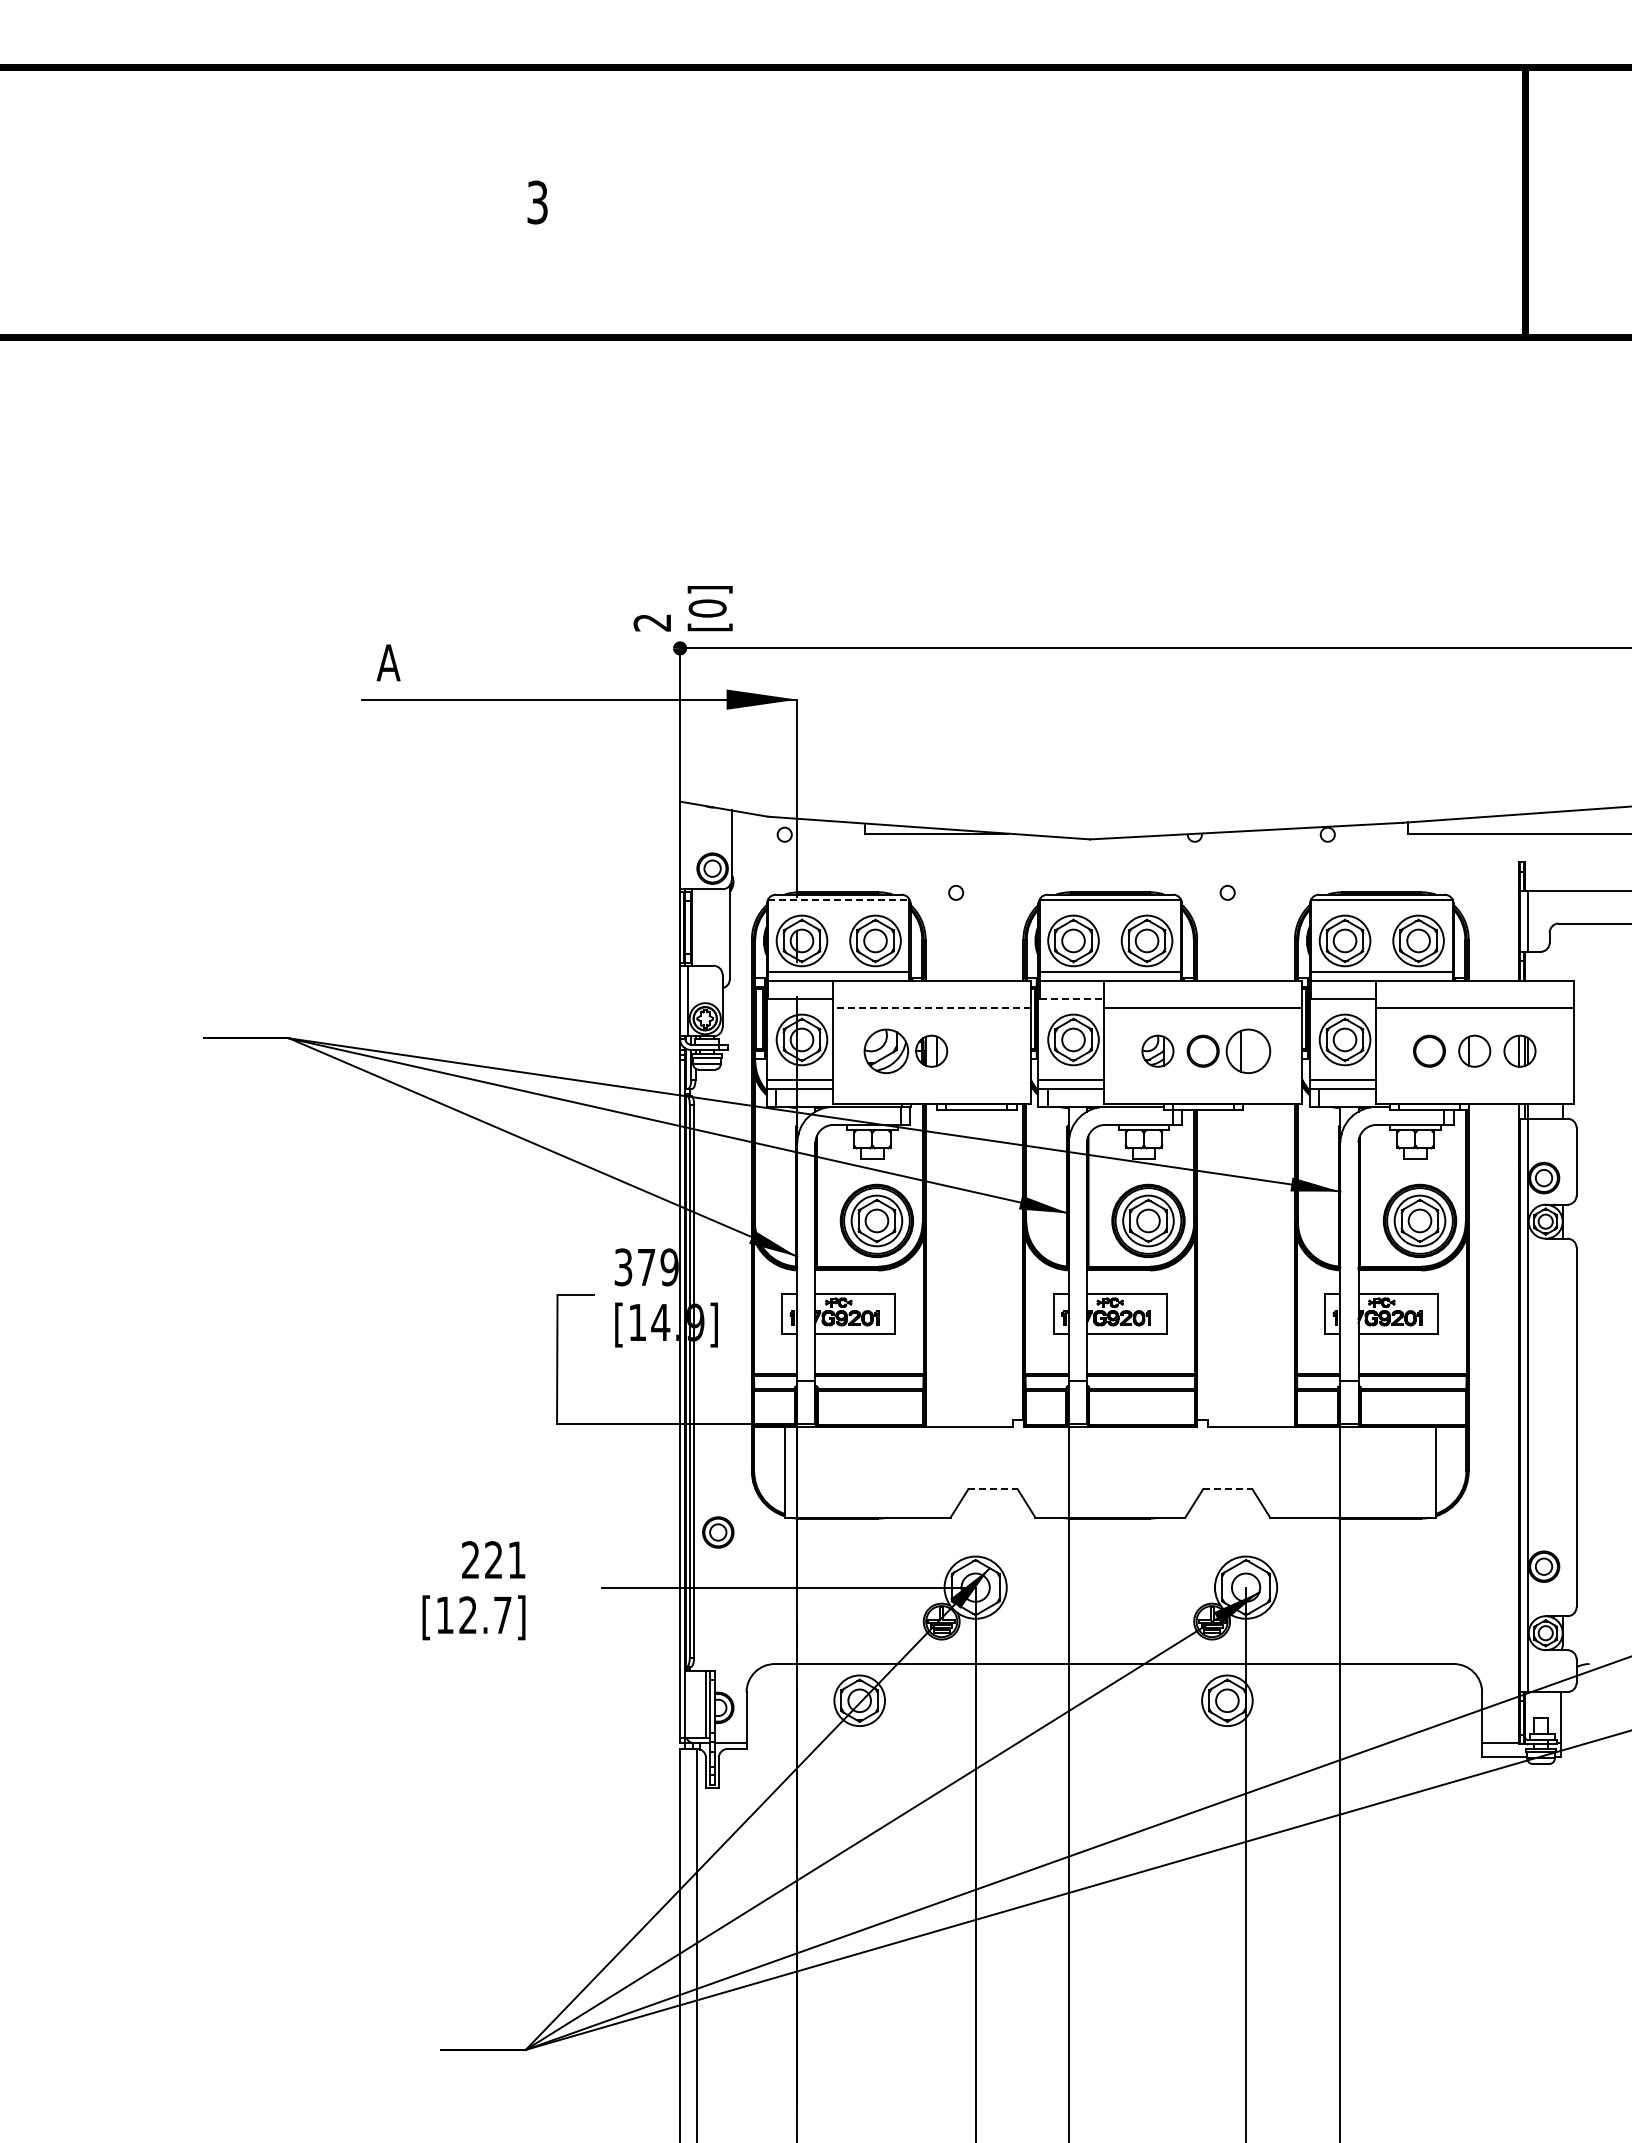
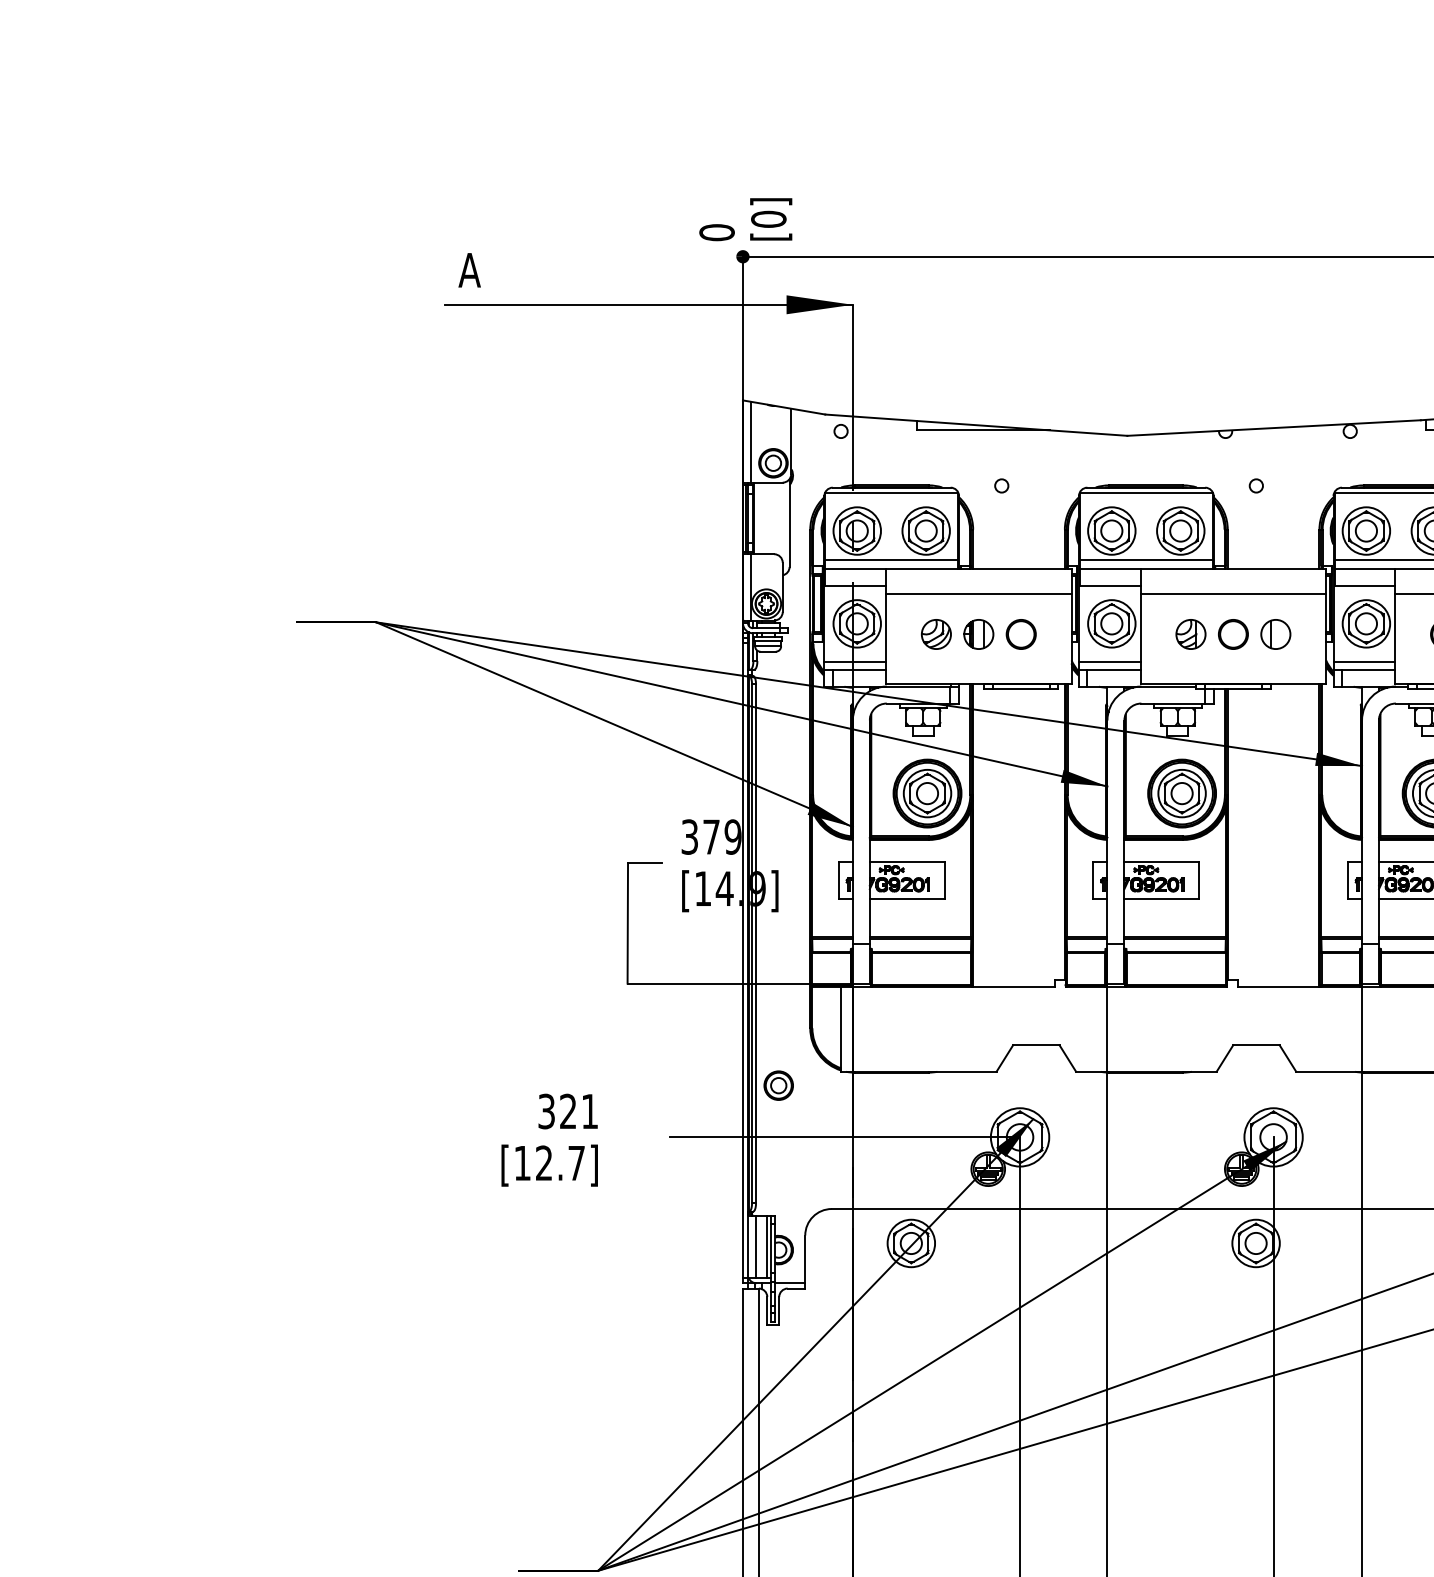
text: (652, 622) -> (717, 232), 2 -> 0
line: (688, 846) -> (750, 442), added
line: (838, 900) -> (891, 493), dashed -> solid
line: (1072, 999) -> (1110, 585), dashed -> solid
line: (931, 1008) -> (978, 594), dashed -> solid
part: (886, 1050) -> (936, 633), size x0.71
part: (976, 1050) -> (1020, 633), added
part: (1248, 1050) -> (1275, 633), size x0.71
line: (993, 1489) -> (1036, 1045), dashed -> solid
line: (1227, 1489) -> (1256, 1045), dashed -> solid
text: (470, 1560) -> (546, 1111), 221 -> 321
line: (694, 1704) -> (756, 1246), added

